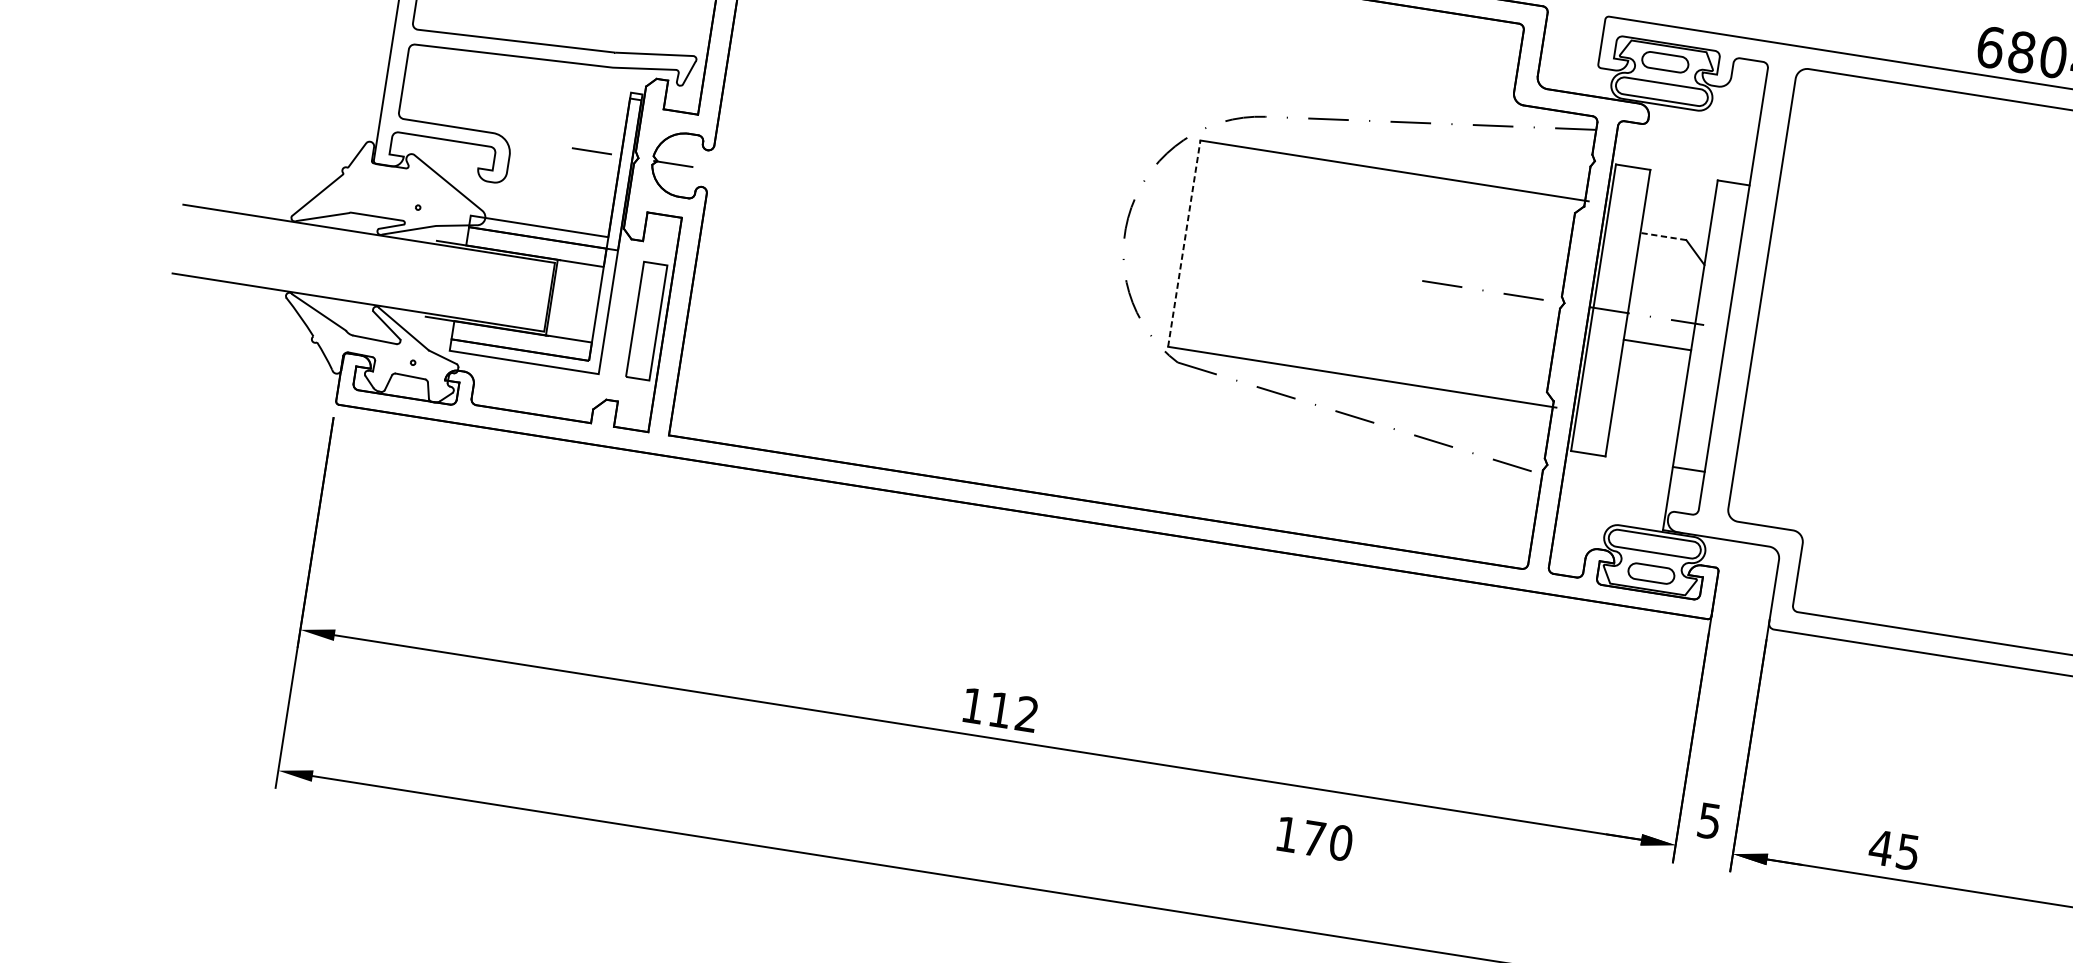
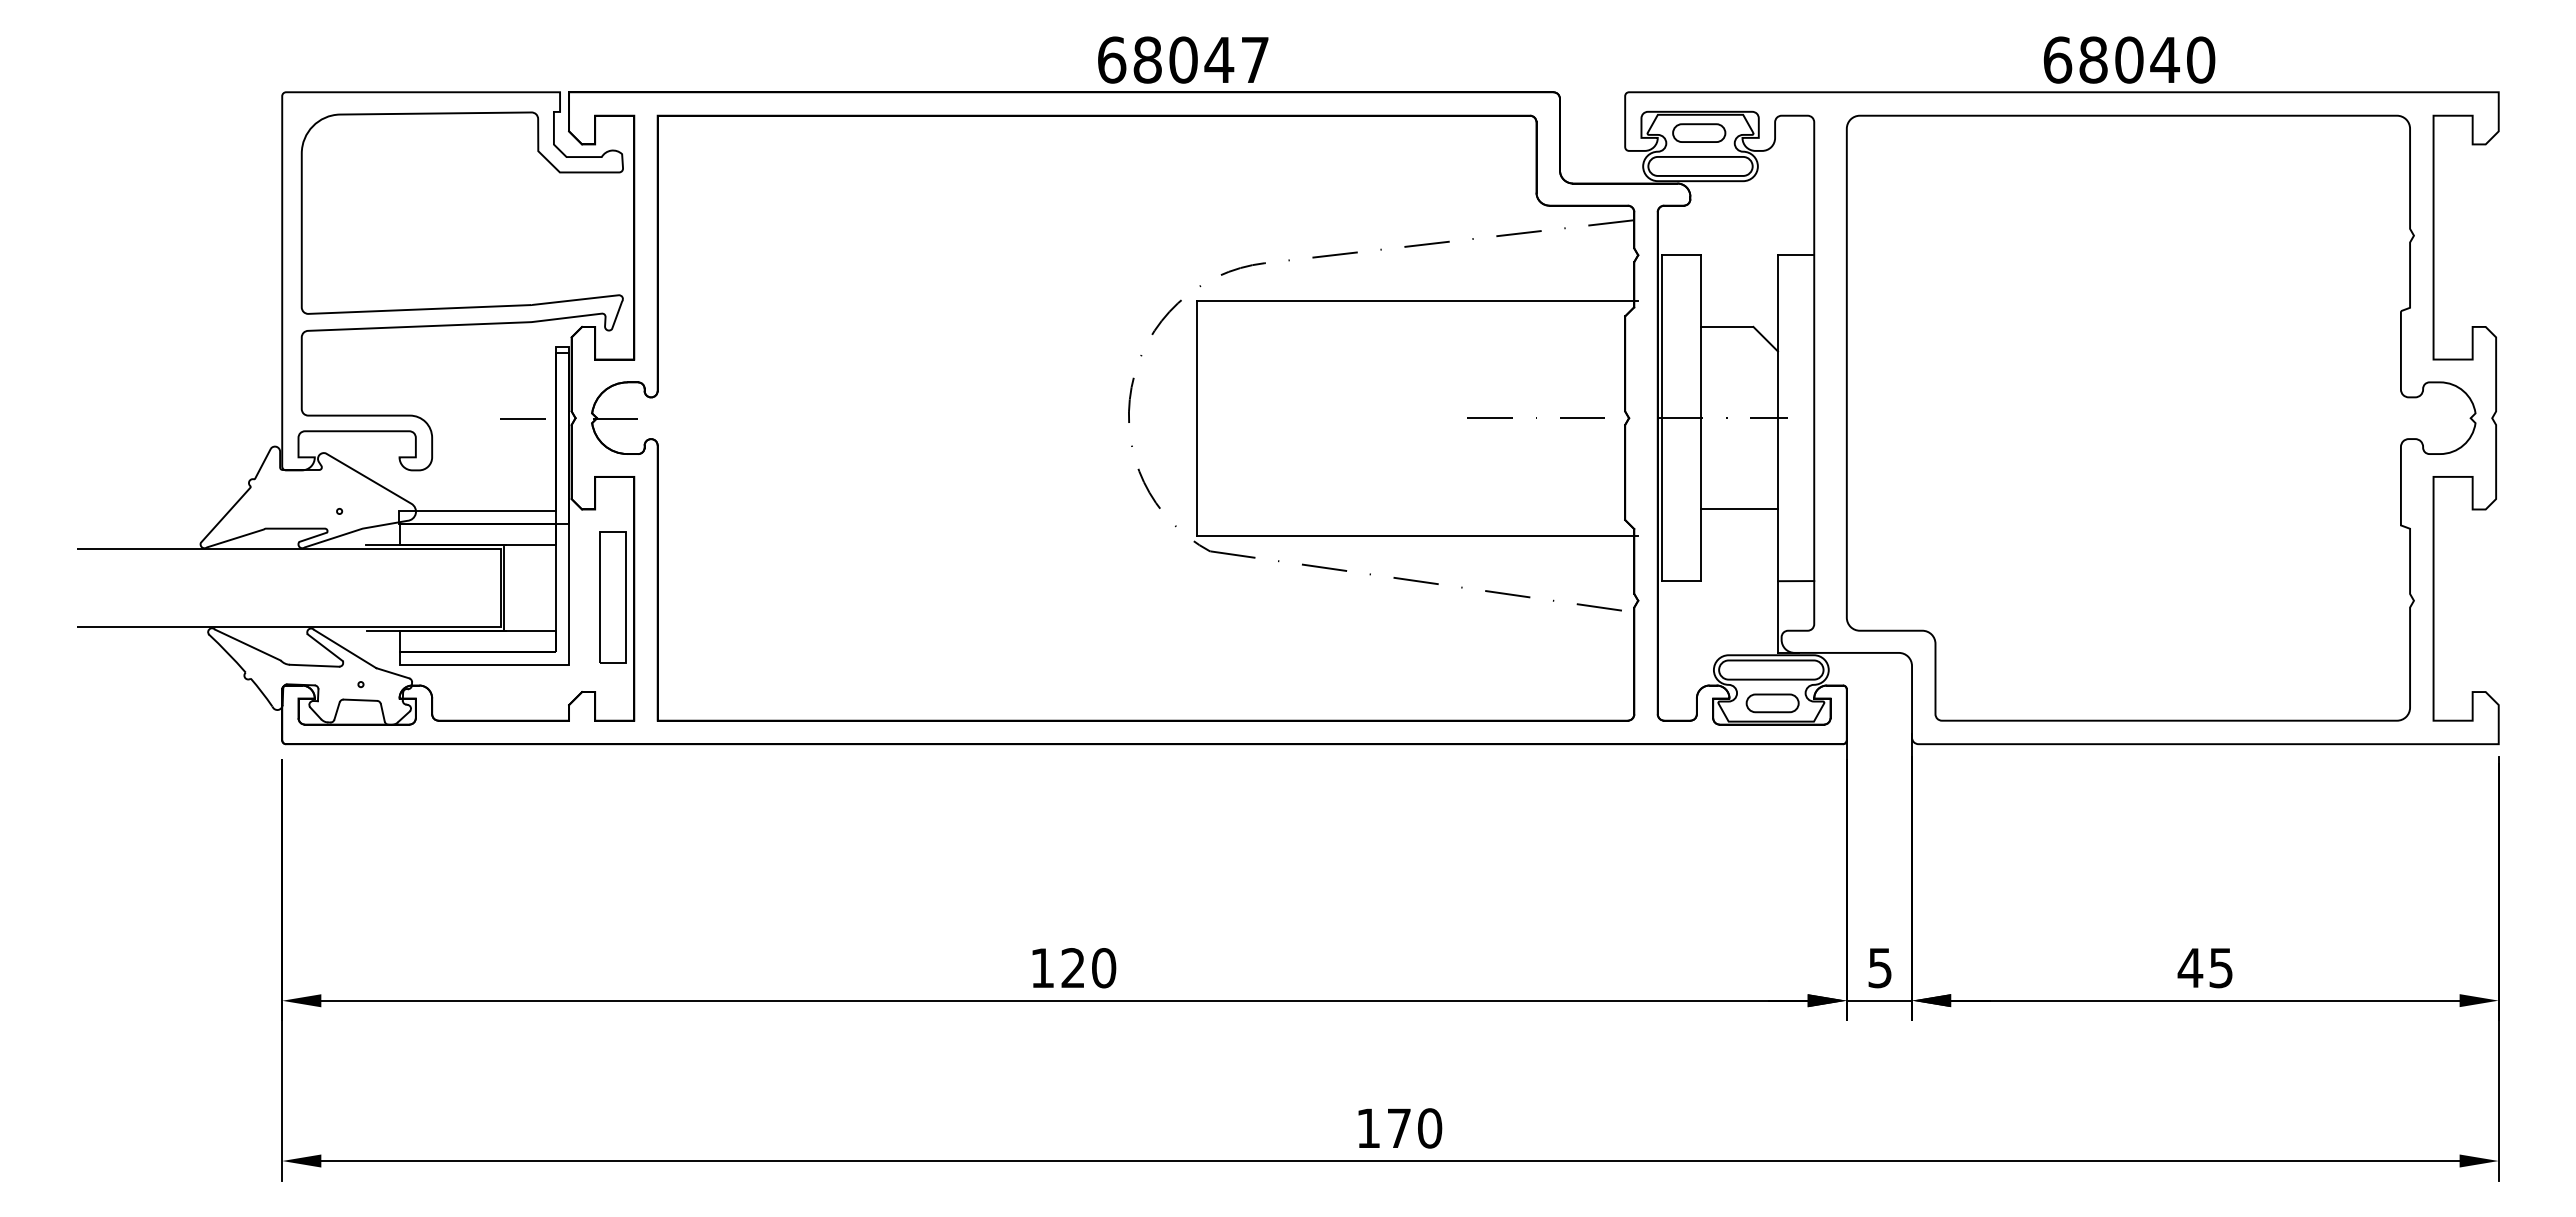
line: (1662, 235) -> (1726, 326), dashed -> solid
line: (1184, 243) -> (1196, 417), dashed -> solid
line: (1657, 345) -> (1739, 509), moved
text: (1013, 712) -> (1088, 968), 112 -> 120
text: (1315, 838) -> (1400, 1128), moved
line: (1704, 849) -> (1879, 1000), added
text: (1893, 850) -> (2204, 968), moved

